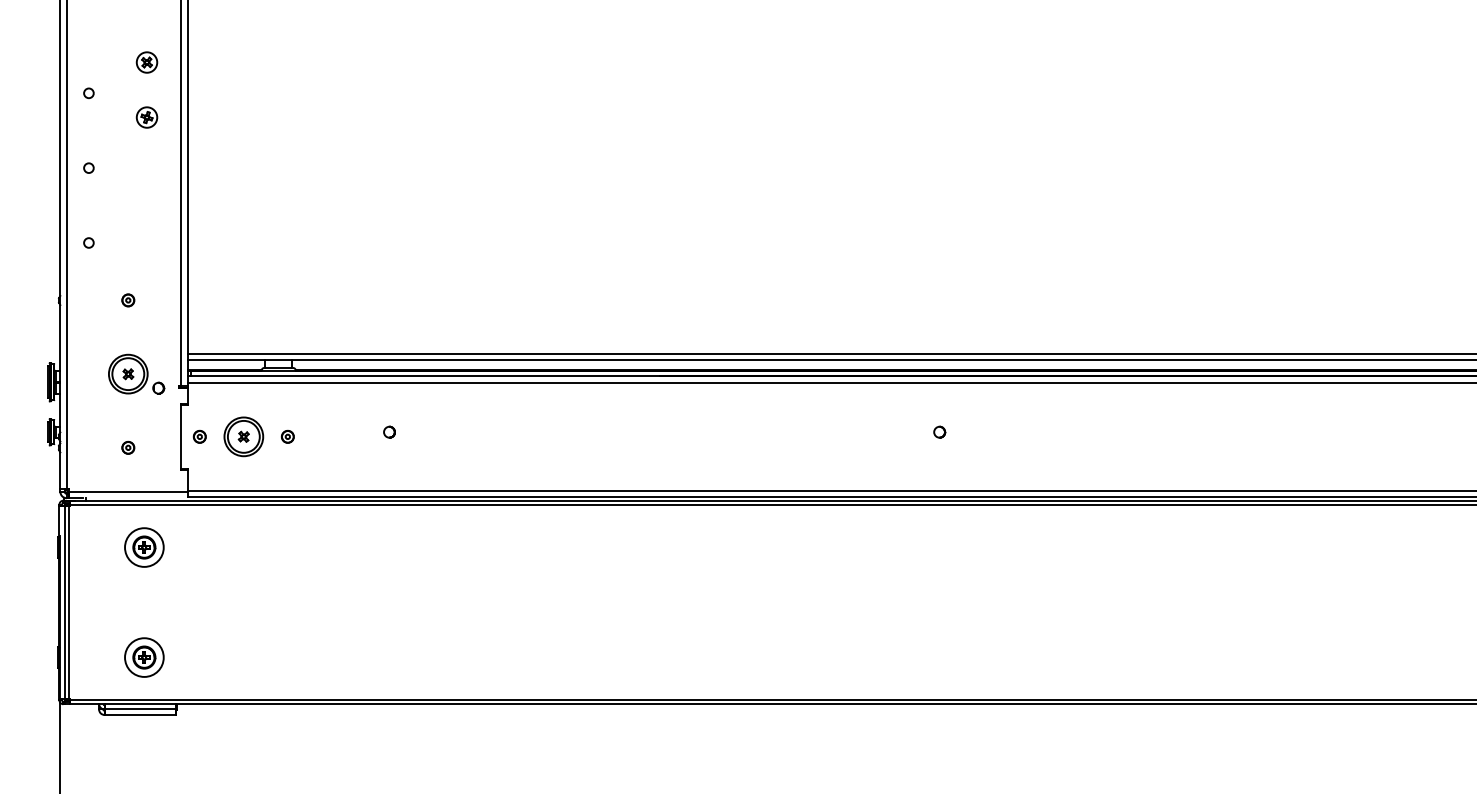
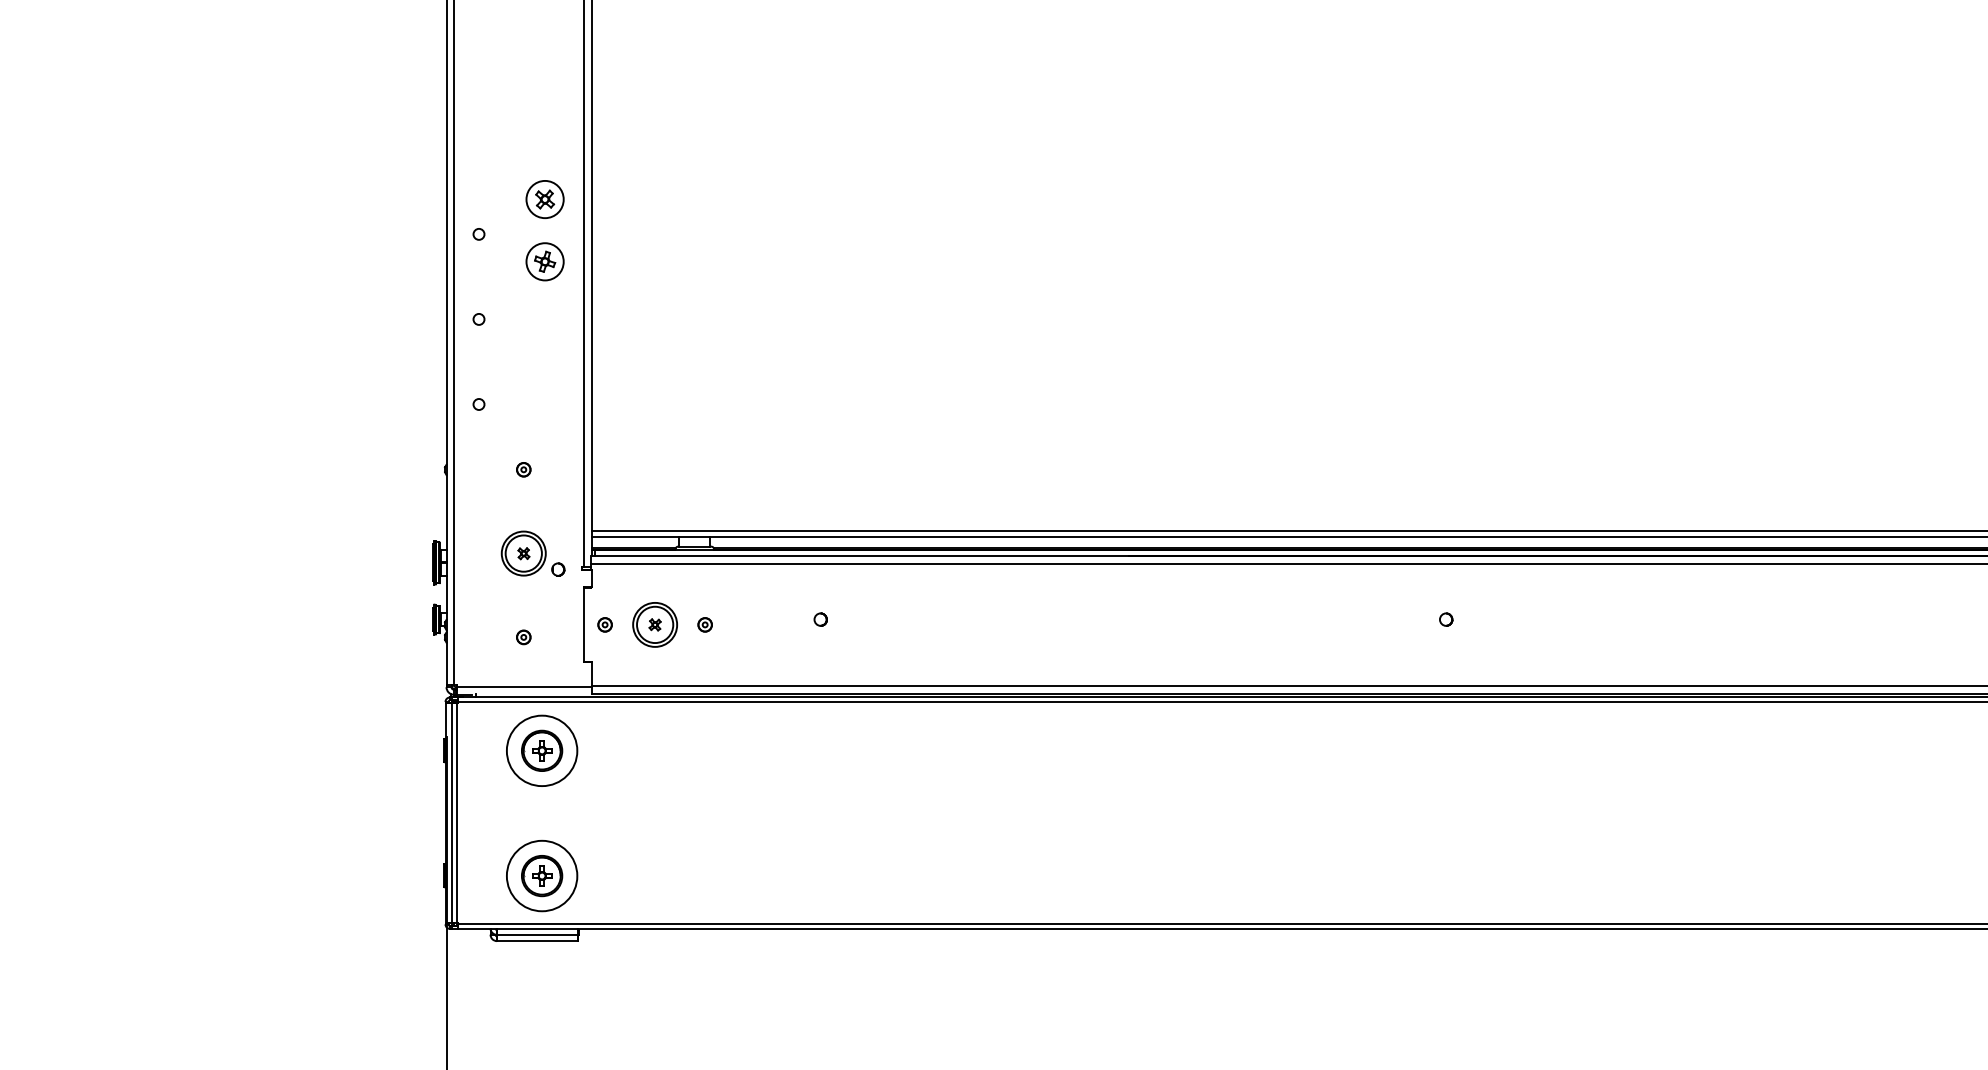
part: (146, 61) -> (544, 198), size x1.6
part: (146, 117) -> (544, 261), size x1.6
part: (143, 547) -> (541, 750), size x1.6
part: (143, 657) -> (541, 875), size x1.6

